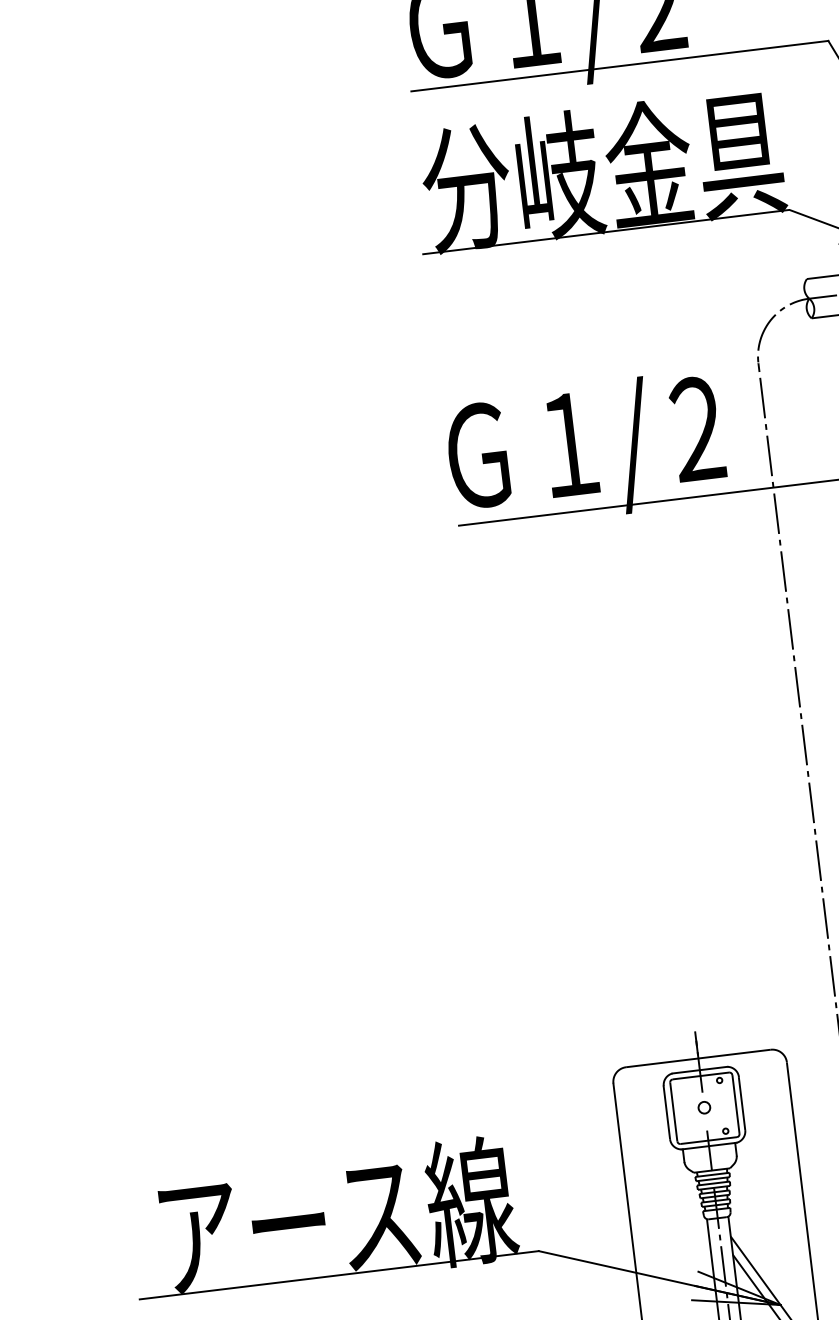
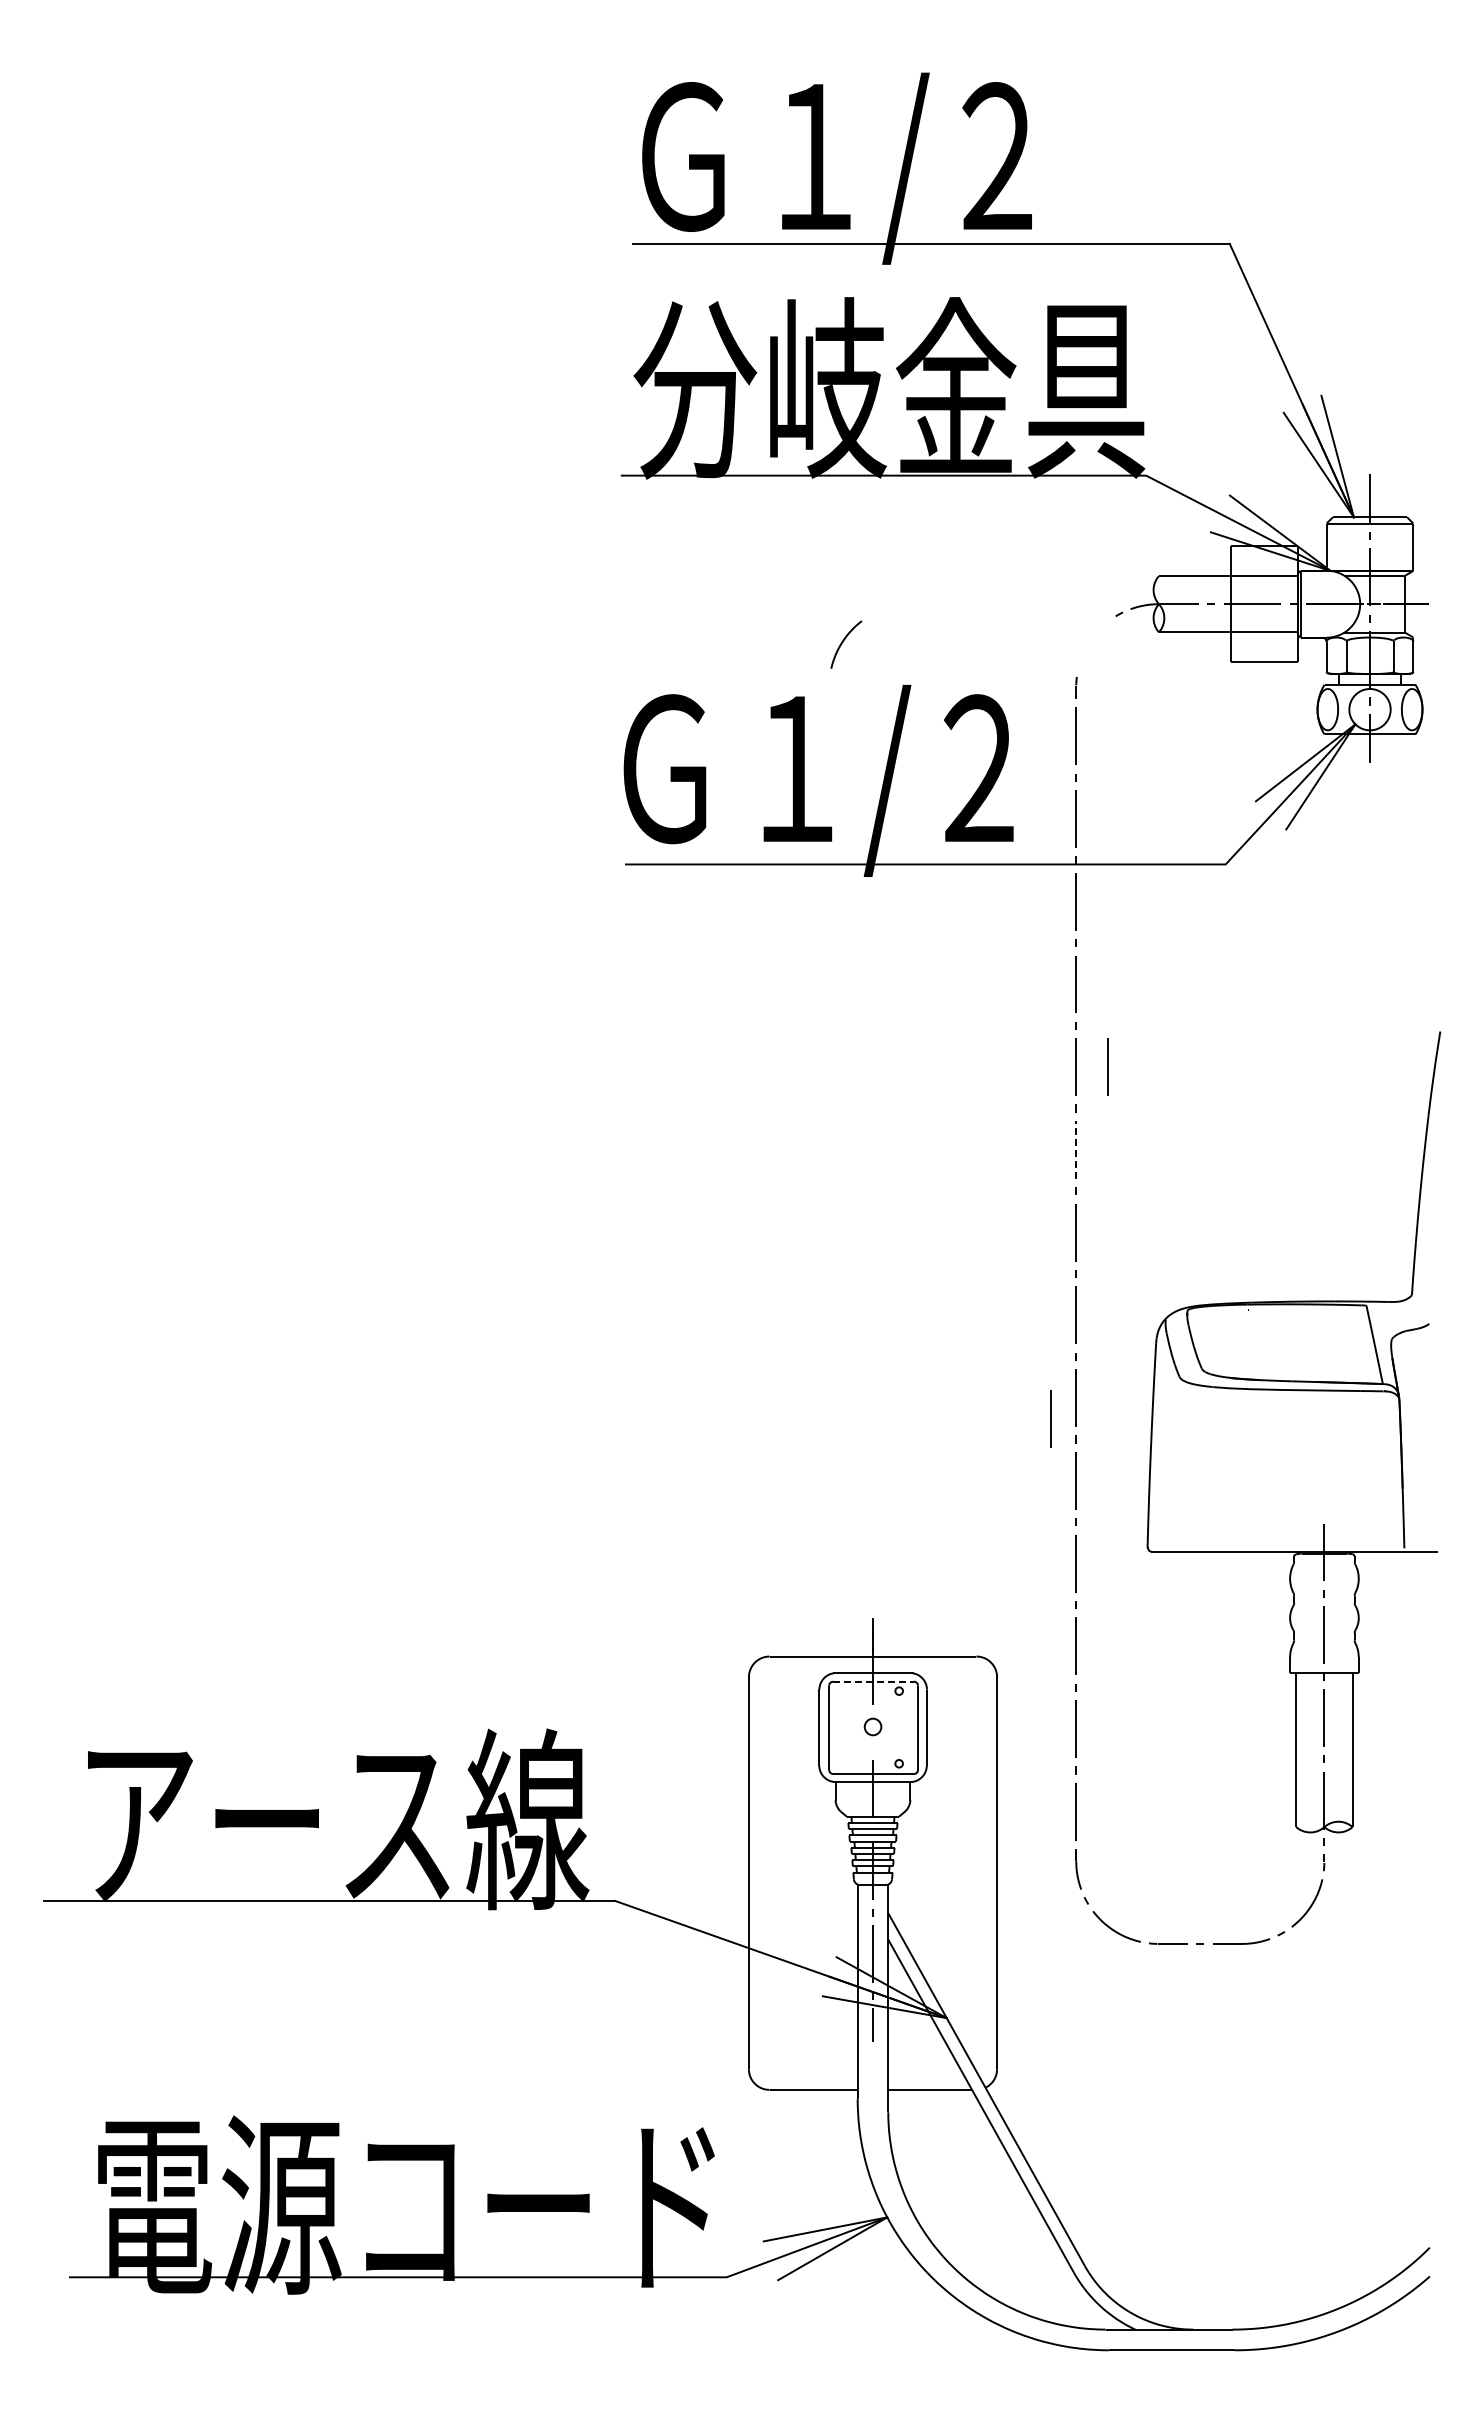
curve: (764, 331) -> (843, 642), moved
line: (812, 626) -> (1107, 1066), added
line: (797, 686) -> (1076, 1149), solid -> dashed
line: (802, 877) -> (1050, 1418), added
line: (701, 1075) -> (874, 1681), solid -> dashed

